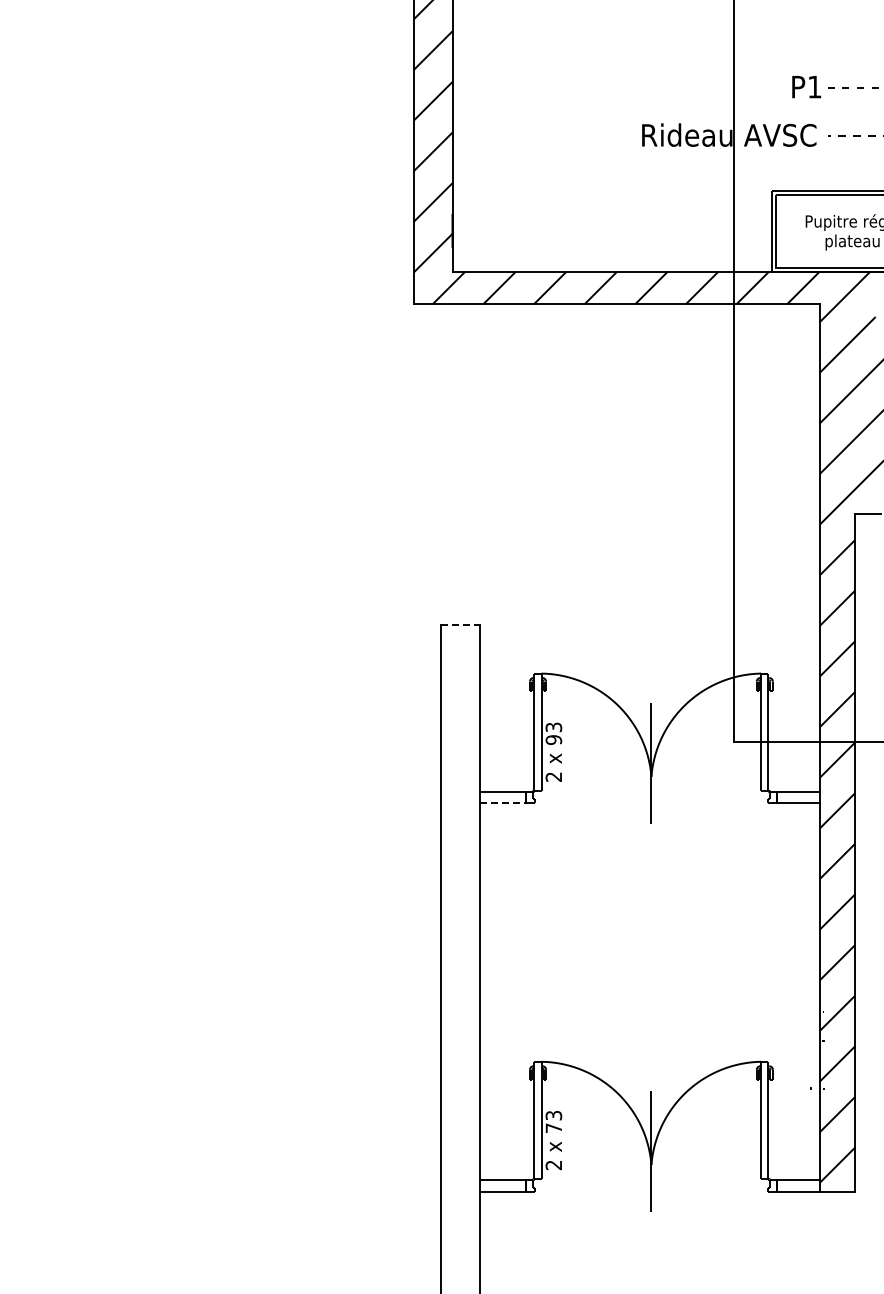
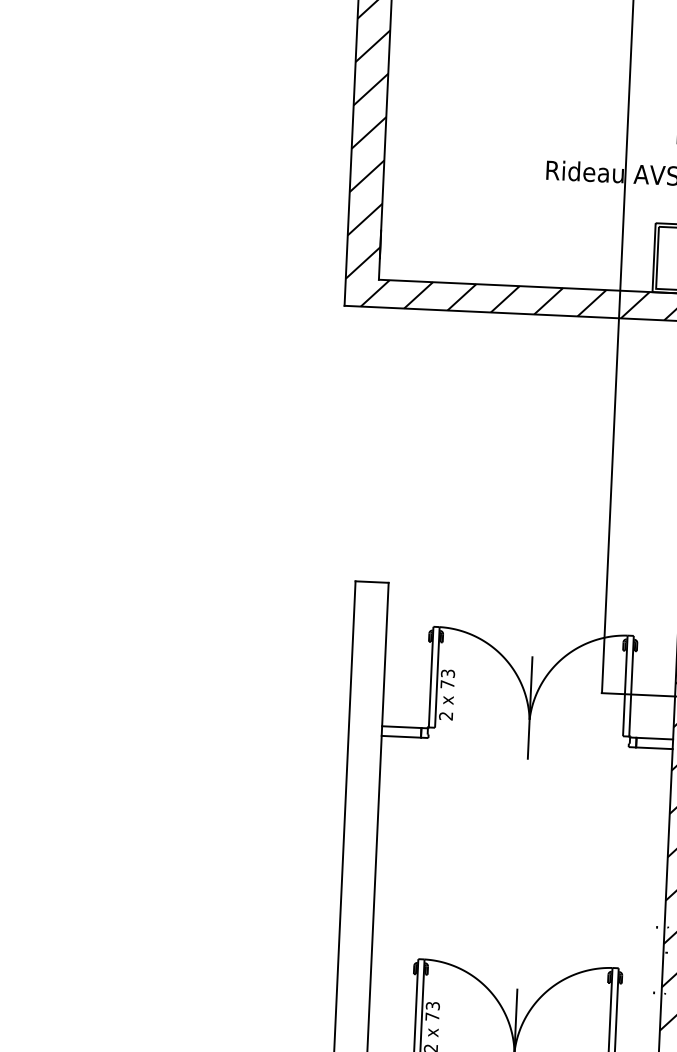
line: (461, 624) -> (372, 581), dashed -> solid
text: (553, 740) -> (447, 684), 93 -> 73
line: (502, 803) -> (401, 736), dashed -> solid

